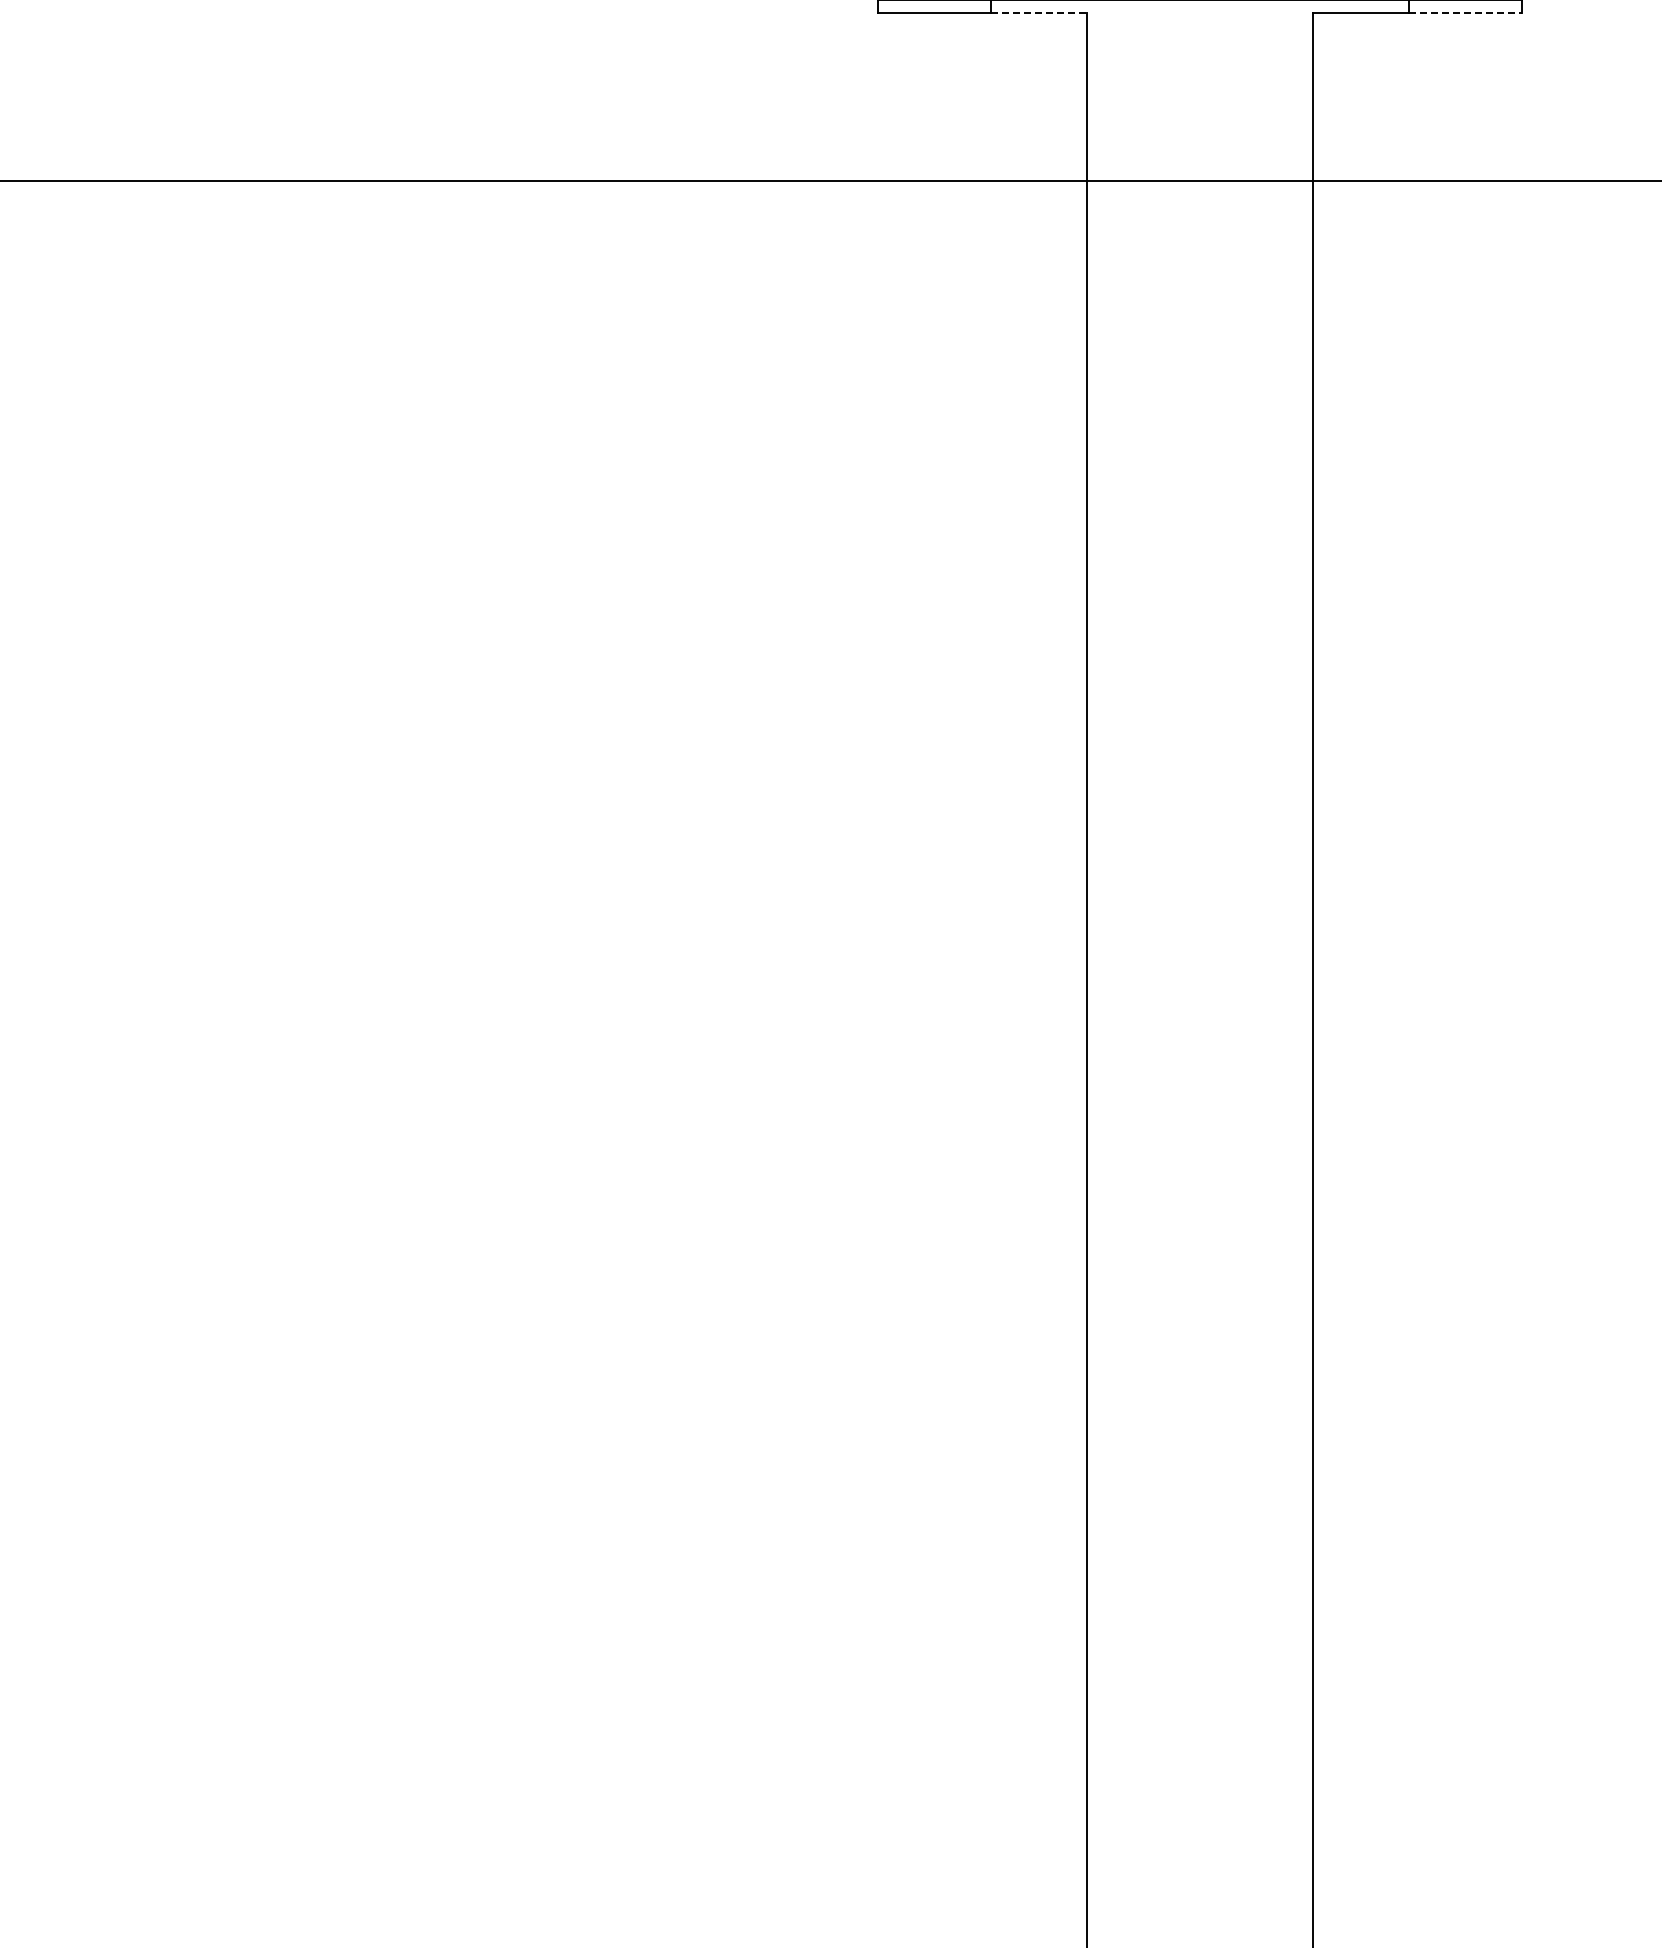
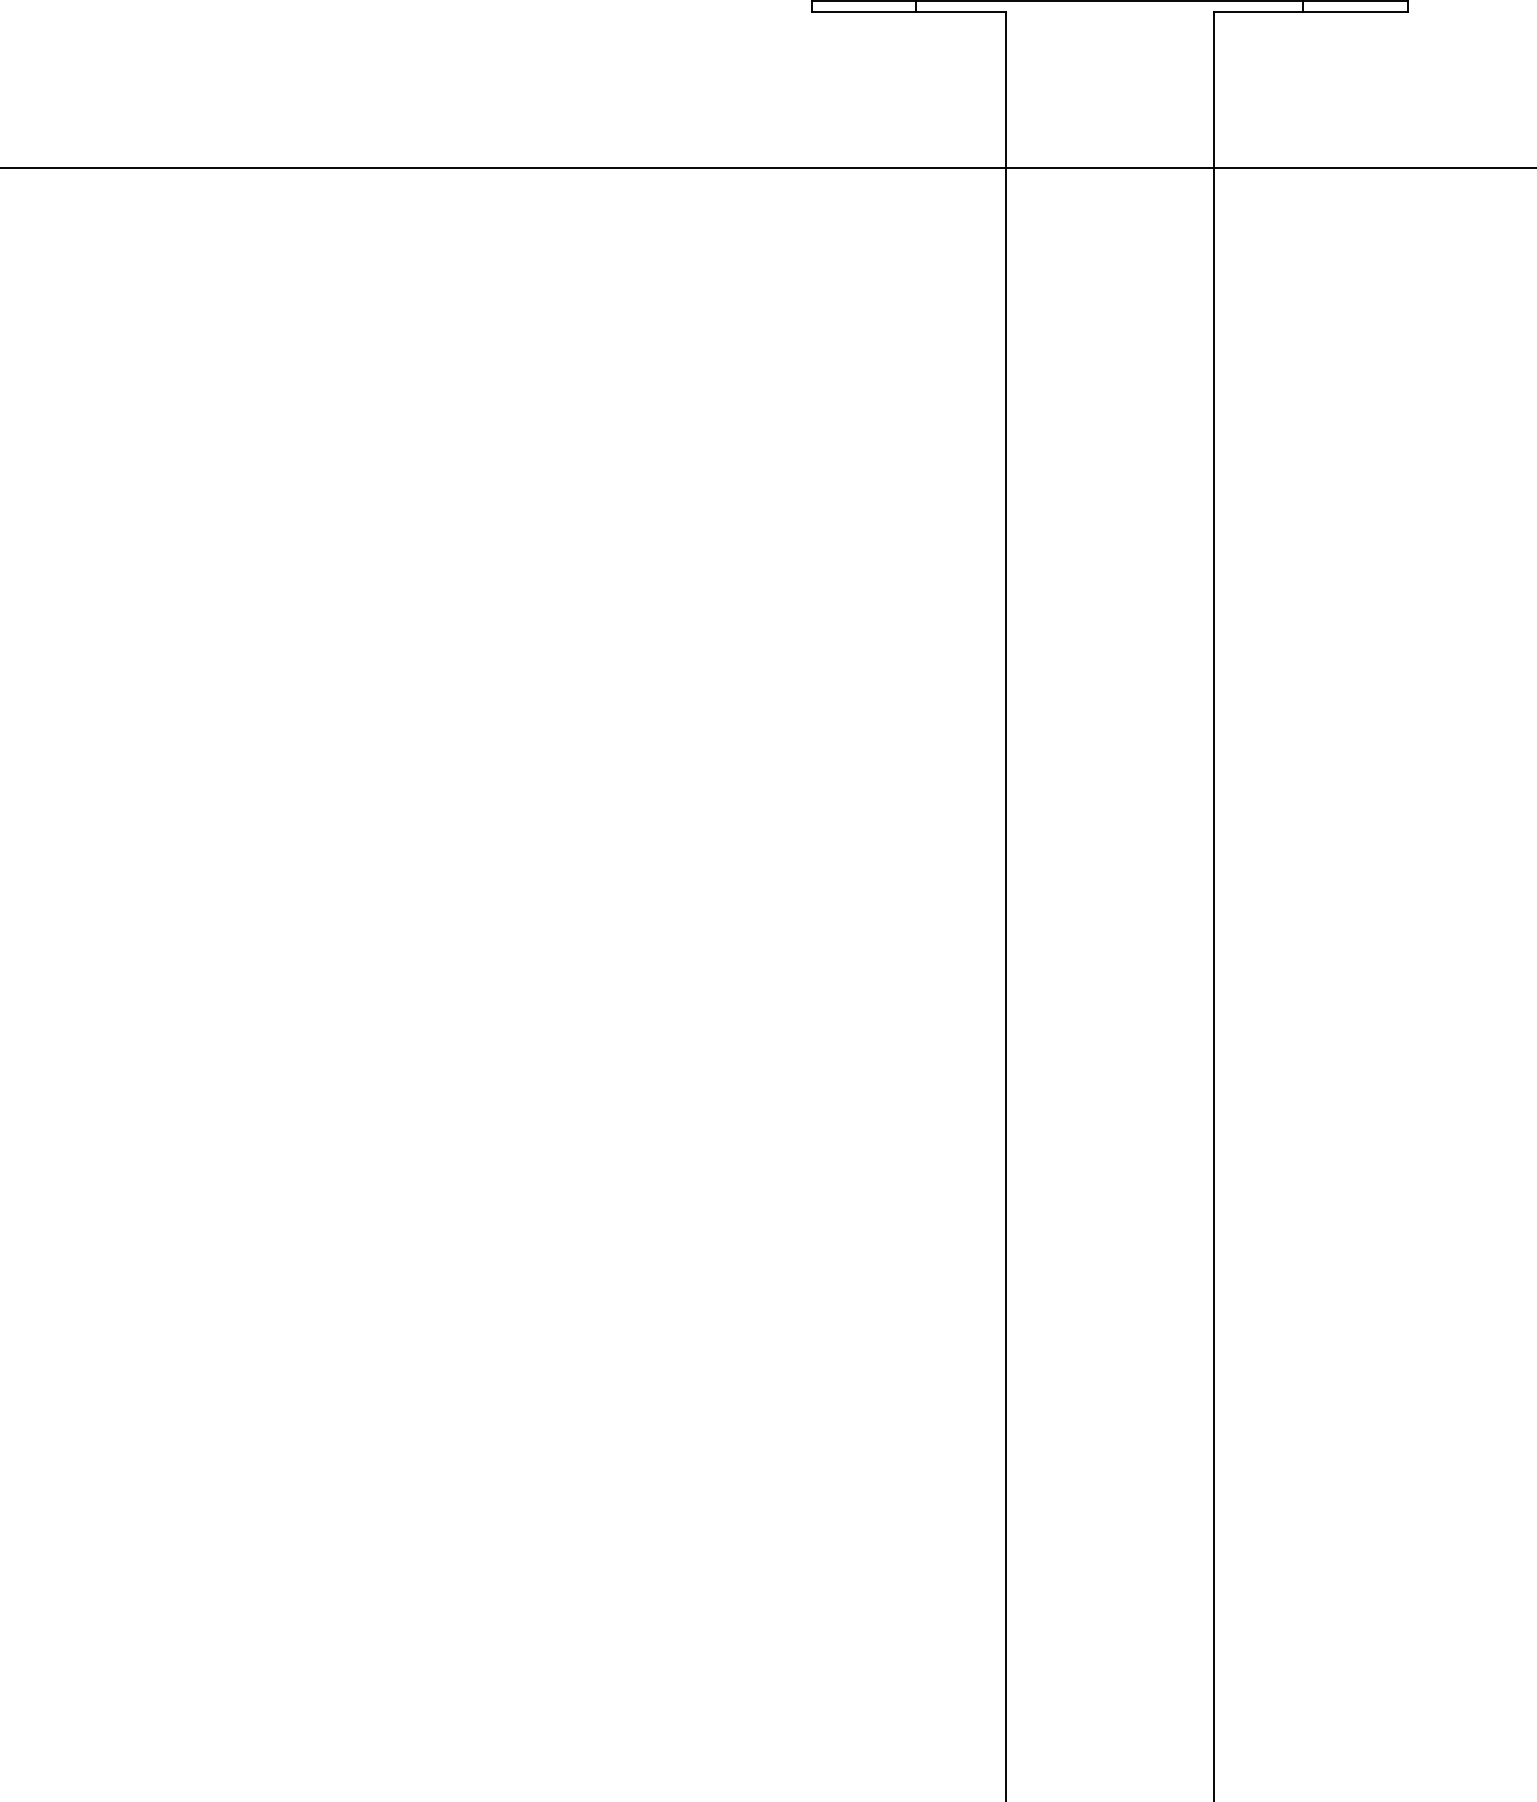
line: (1039, 13) -> (961, 12), dashed -> solid
line: (1466, 13) -> (1356, 12), dashed -> solid

